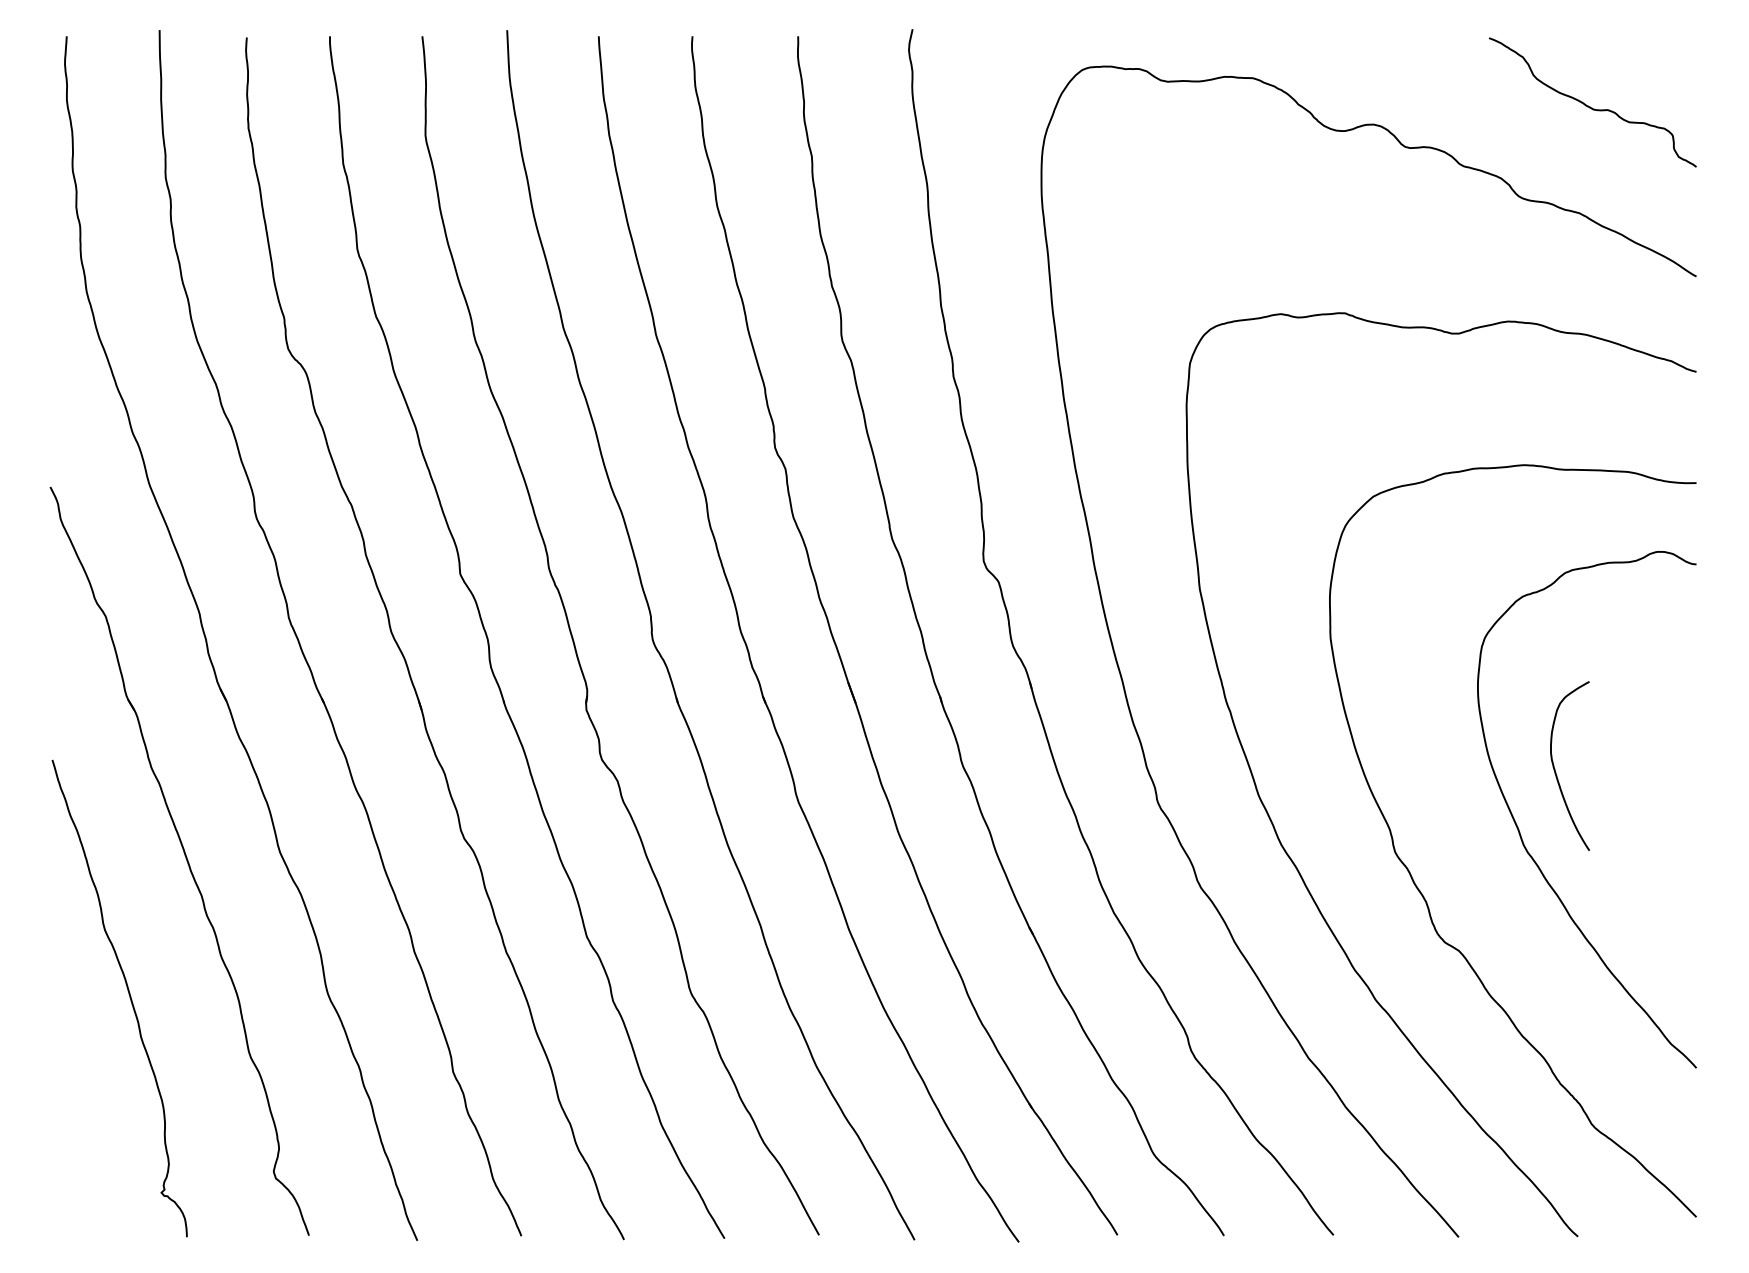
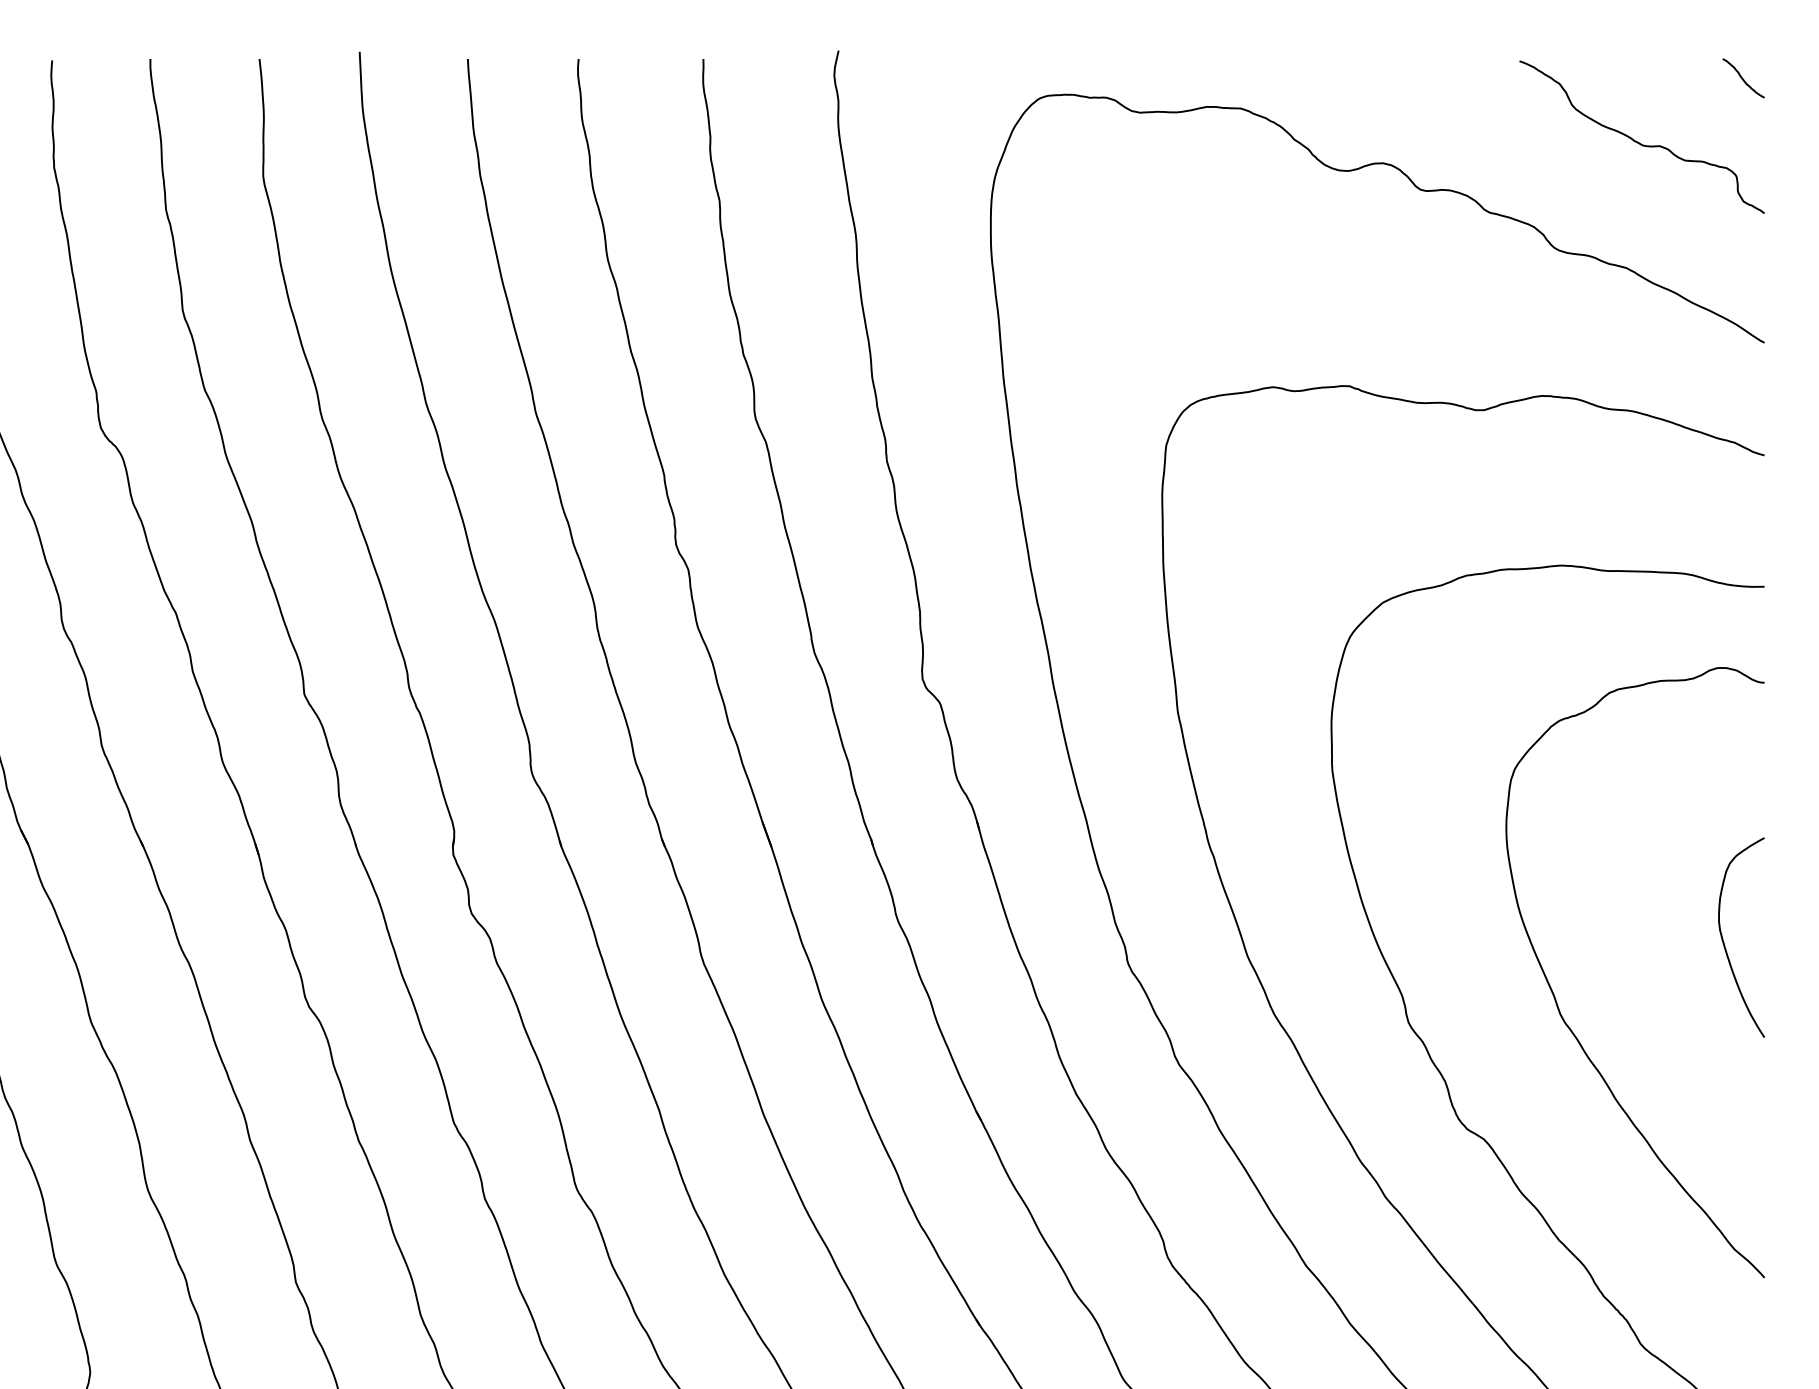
curve: (1678, 52) -> (1743, 78), added
curve: (1555, 768) -> (1724, 940), moved

